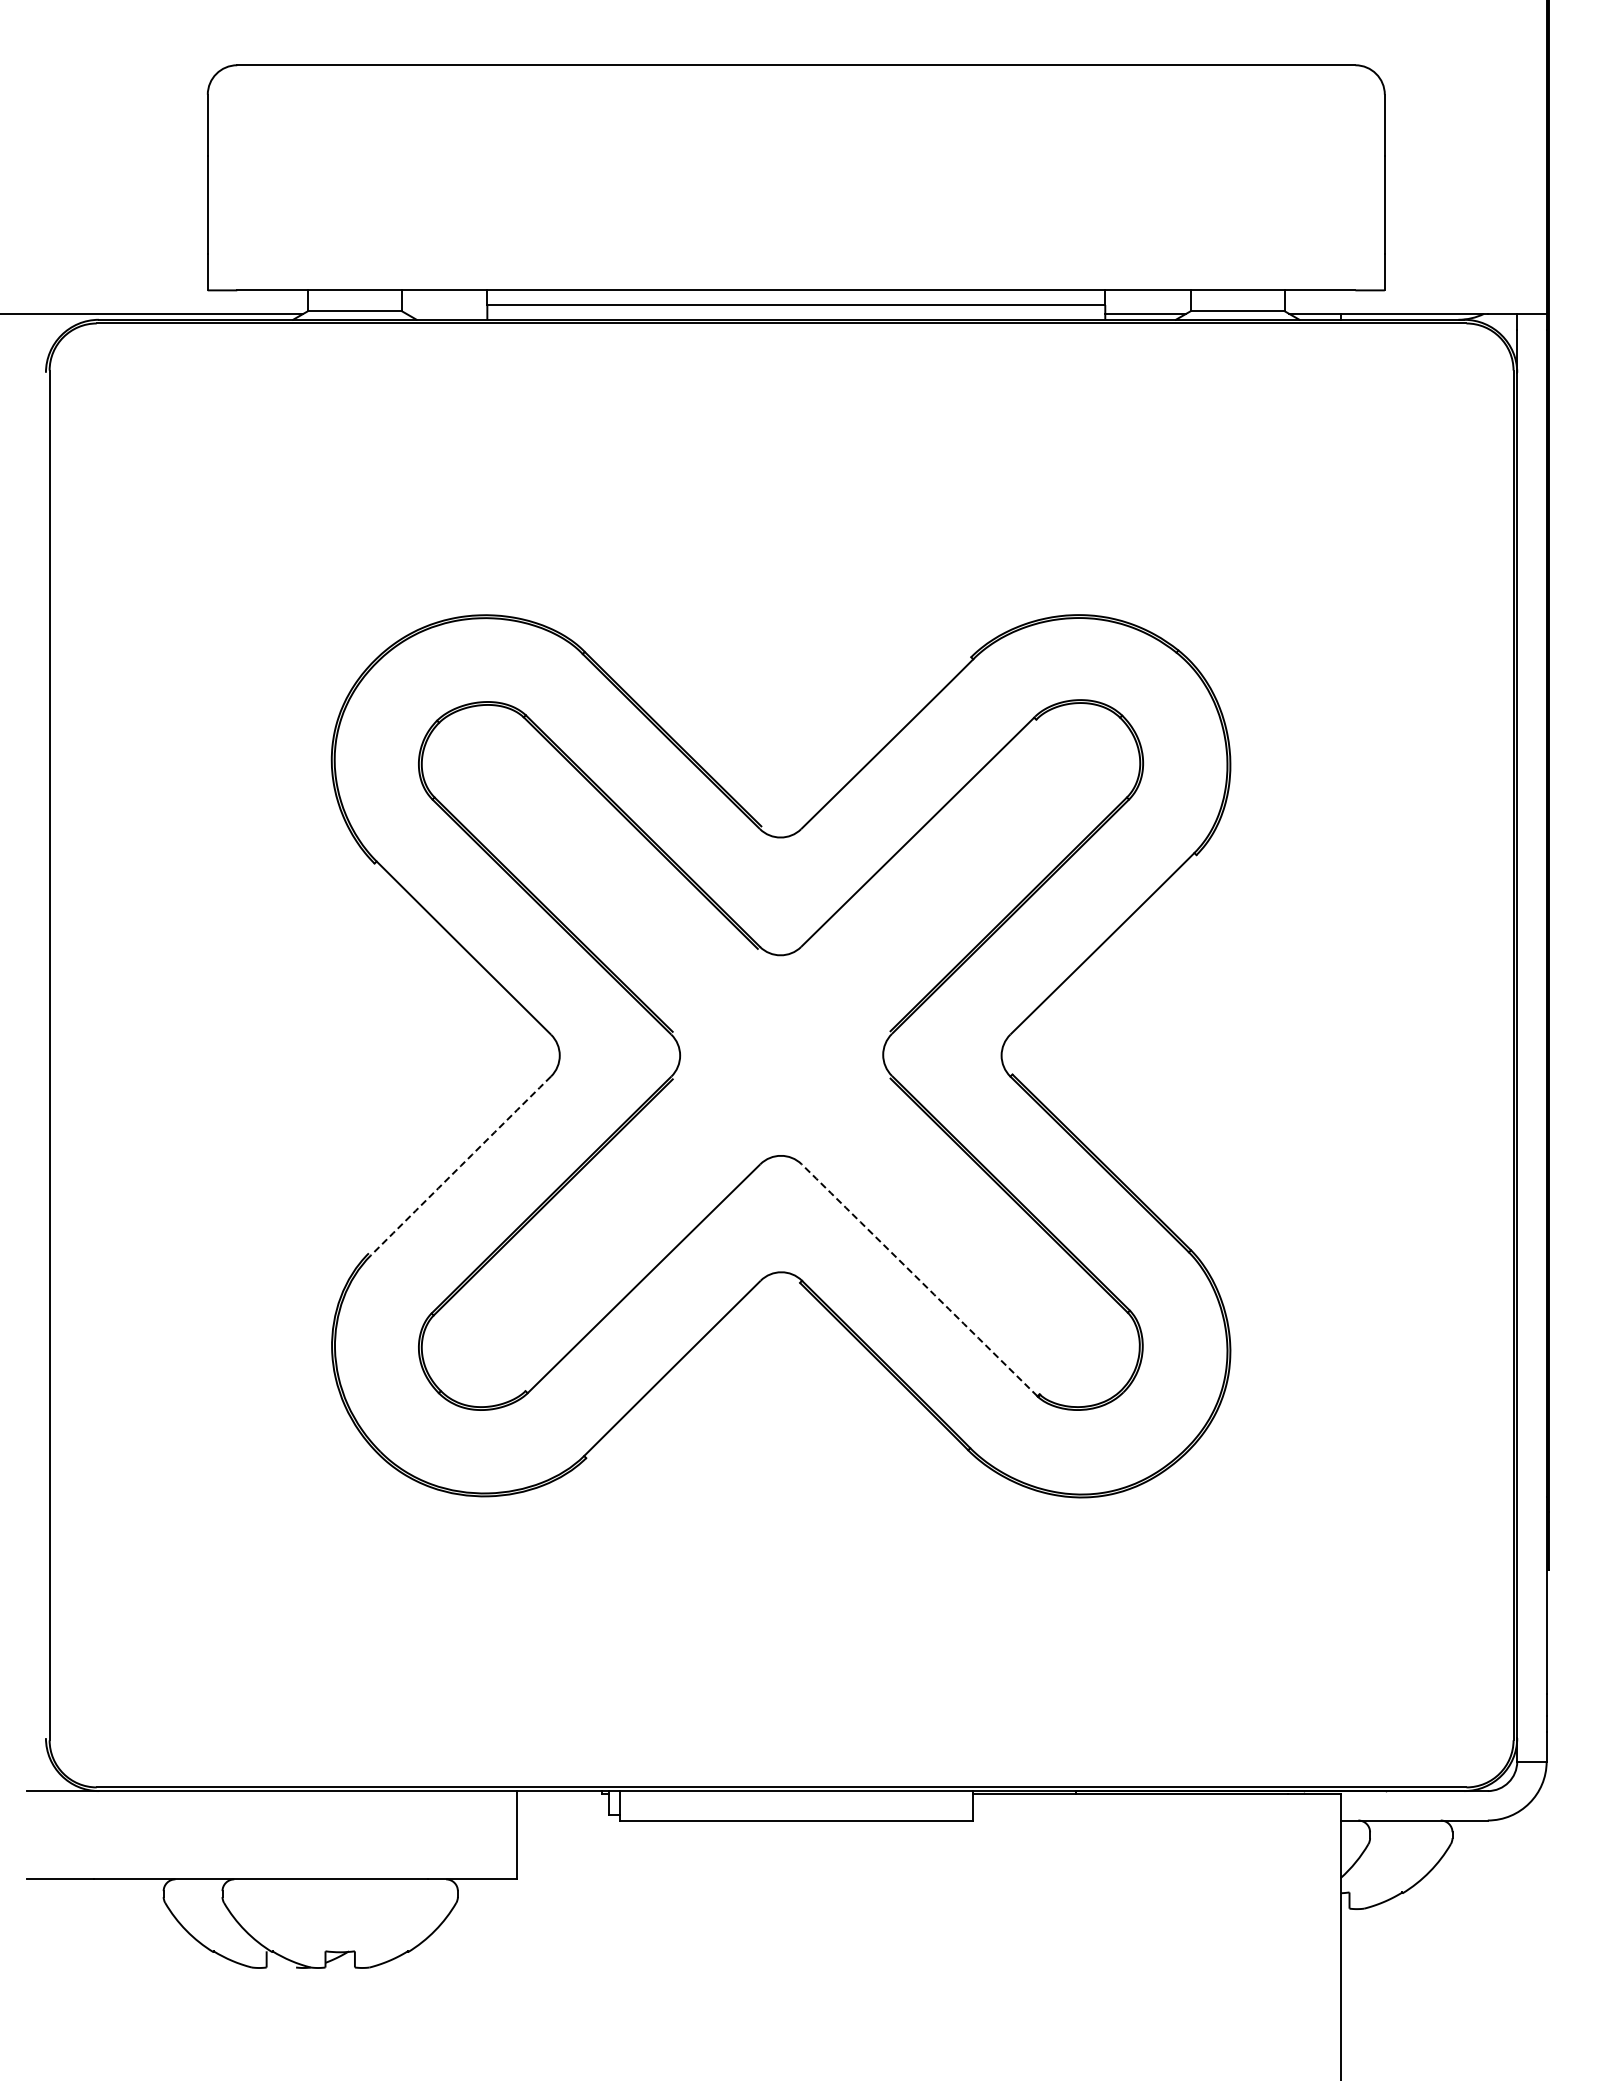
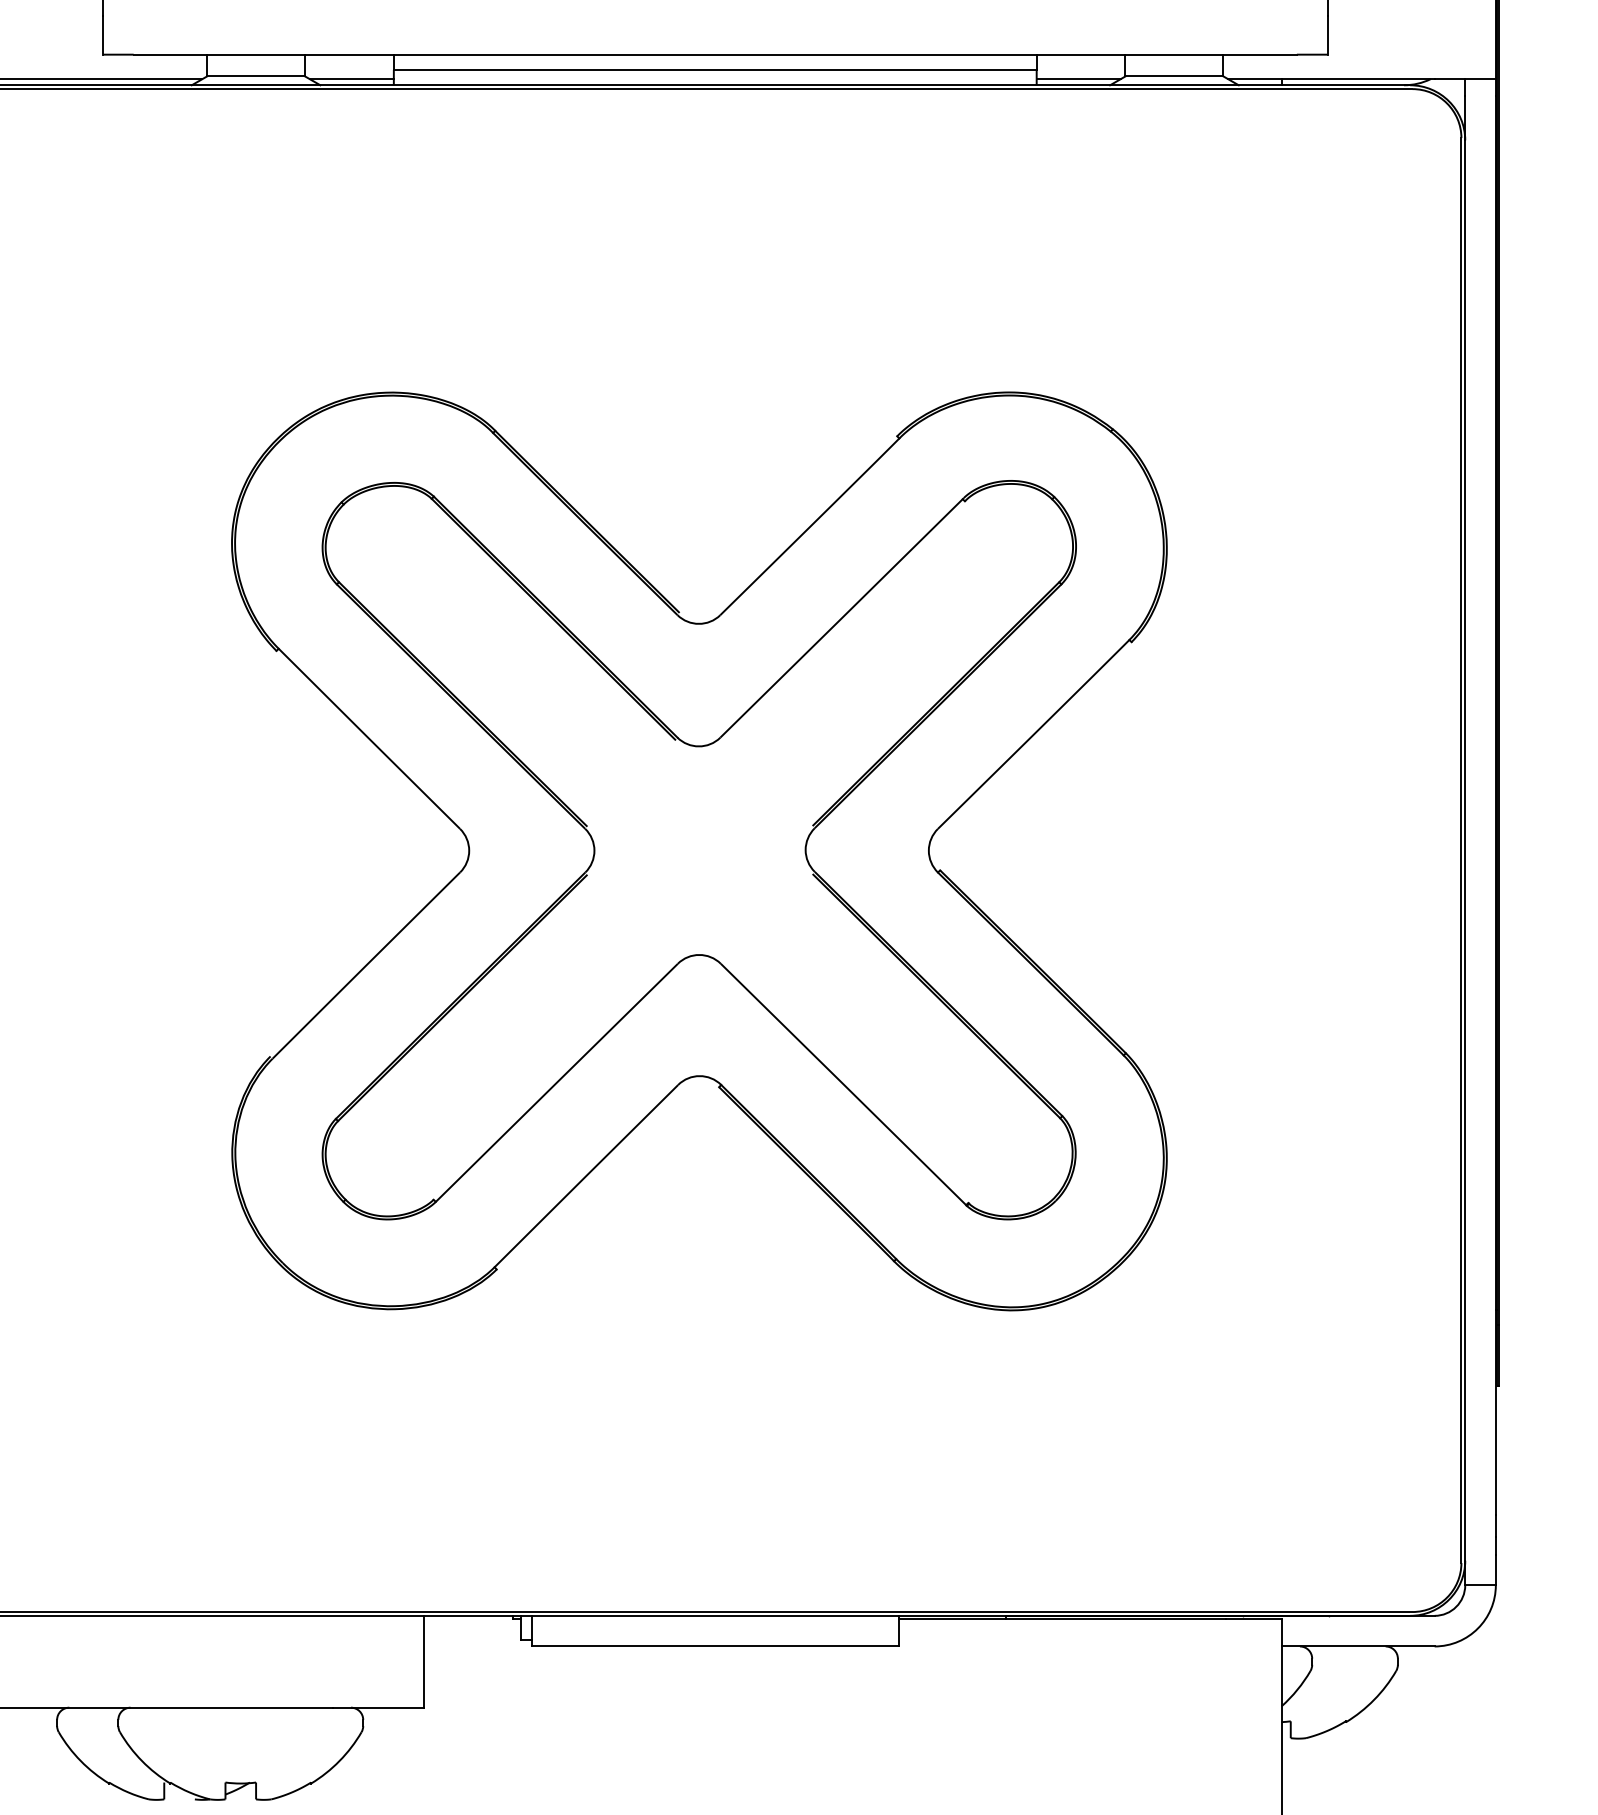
line: (446, 313) -> (351, 78), added
arc: (460, 1165) -> (365, 965), dashed -> solid
arc: (919, 1280) -> (843, 1084), dashed -> solid

